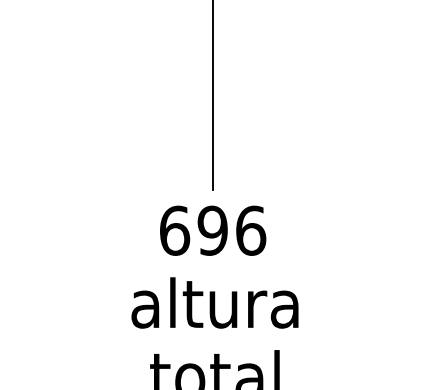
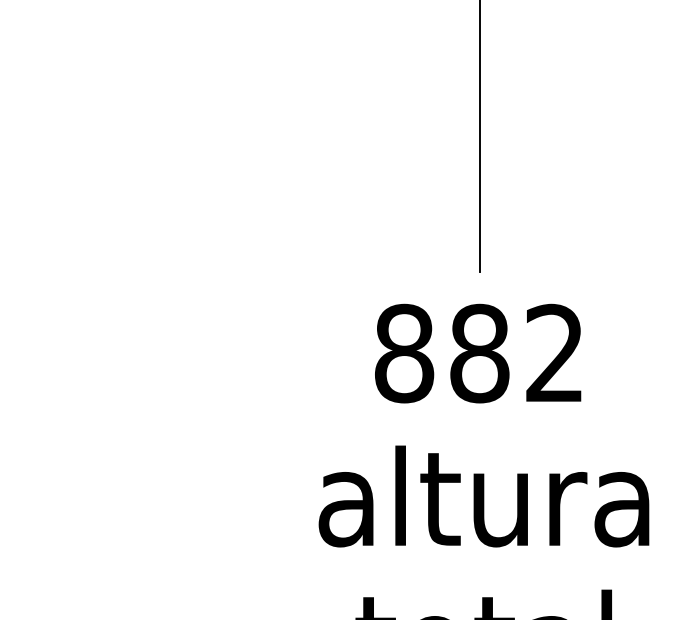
text: (212, 230) -> (479, 353), 696 -> 882

